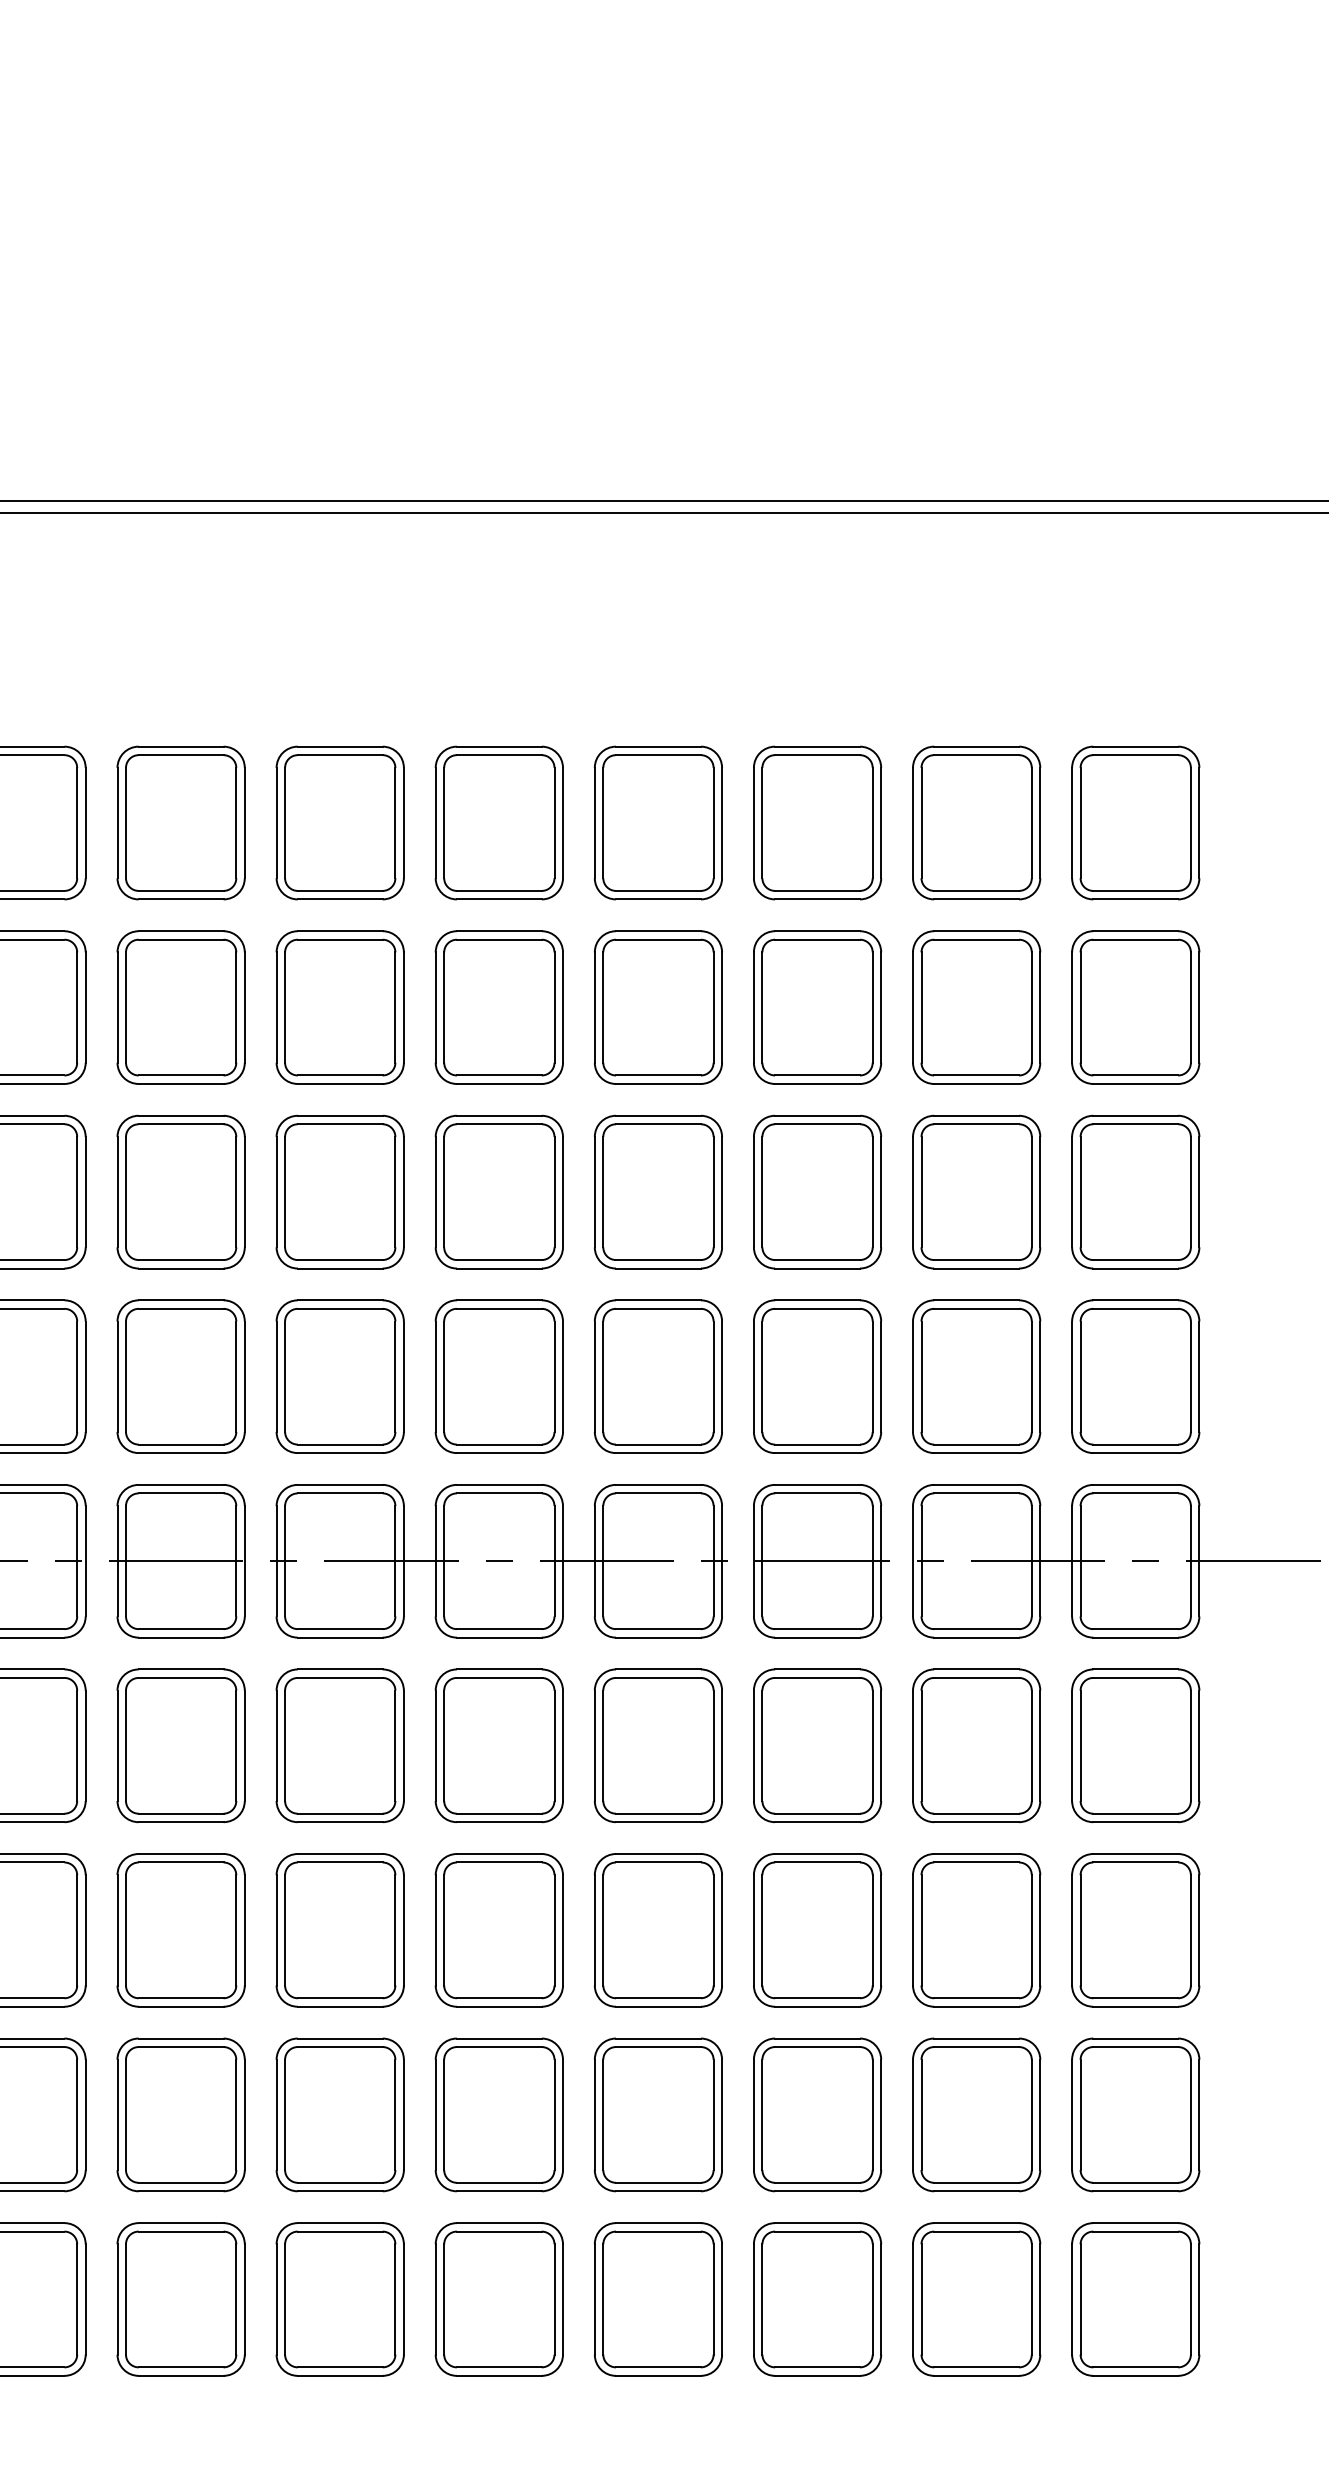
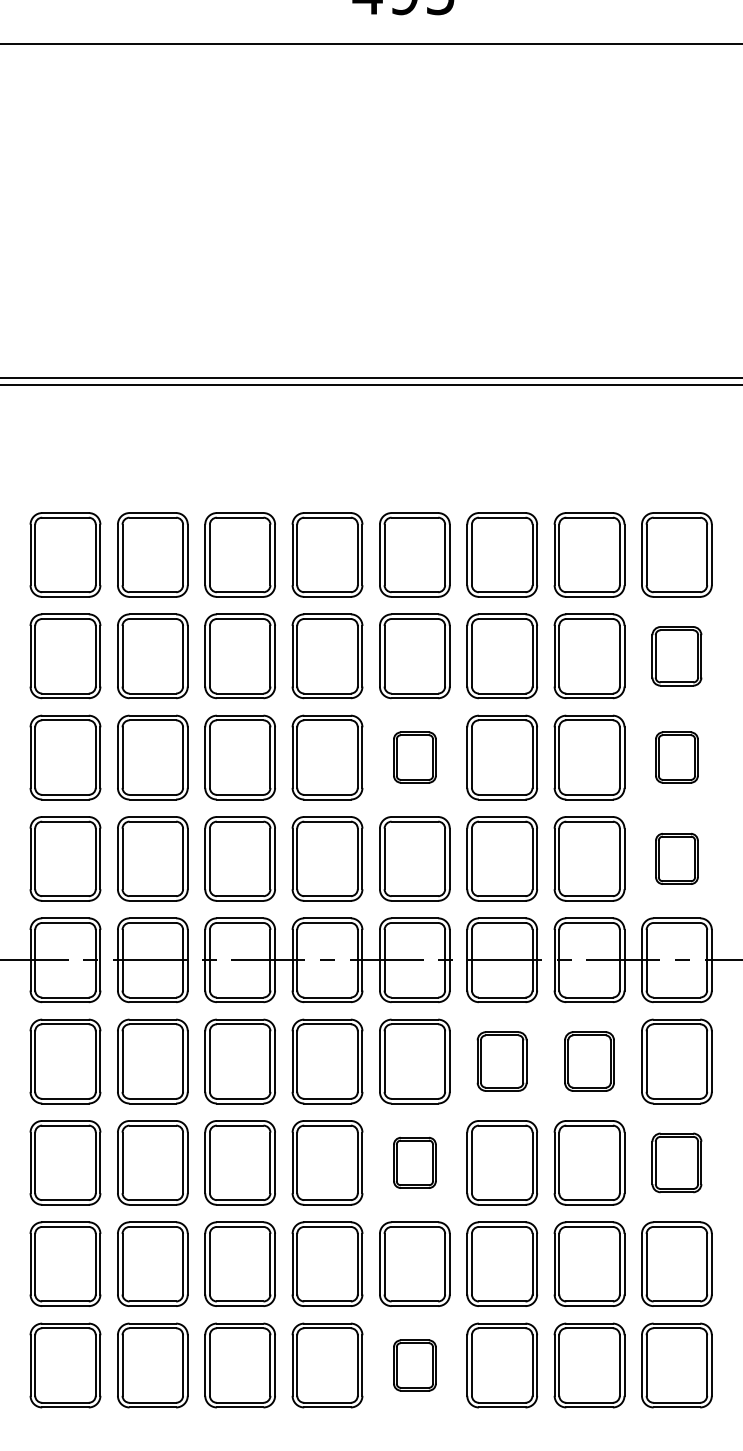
part: (1134, 1007) -> (676, 656), size x0.7
part: (657, 1191) -> (414, 757), size x0.6
part: (1134, 1191) -> (676, 757), size x0.6
part: (1134, 1375) -> (676, 858), size x0.6
part: (816, 1745) -> (501, 1061), size x0.7
part: (976, 1745) -> (589, 1061), size x0.7
part: (657, 1929) -> (414, 1162), size x0.6
part: (1134, 1929) -> (676, 1162), size x0.7
part: (657, 2299) -> (414, 1365), size x0.6

